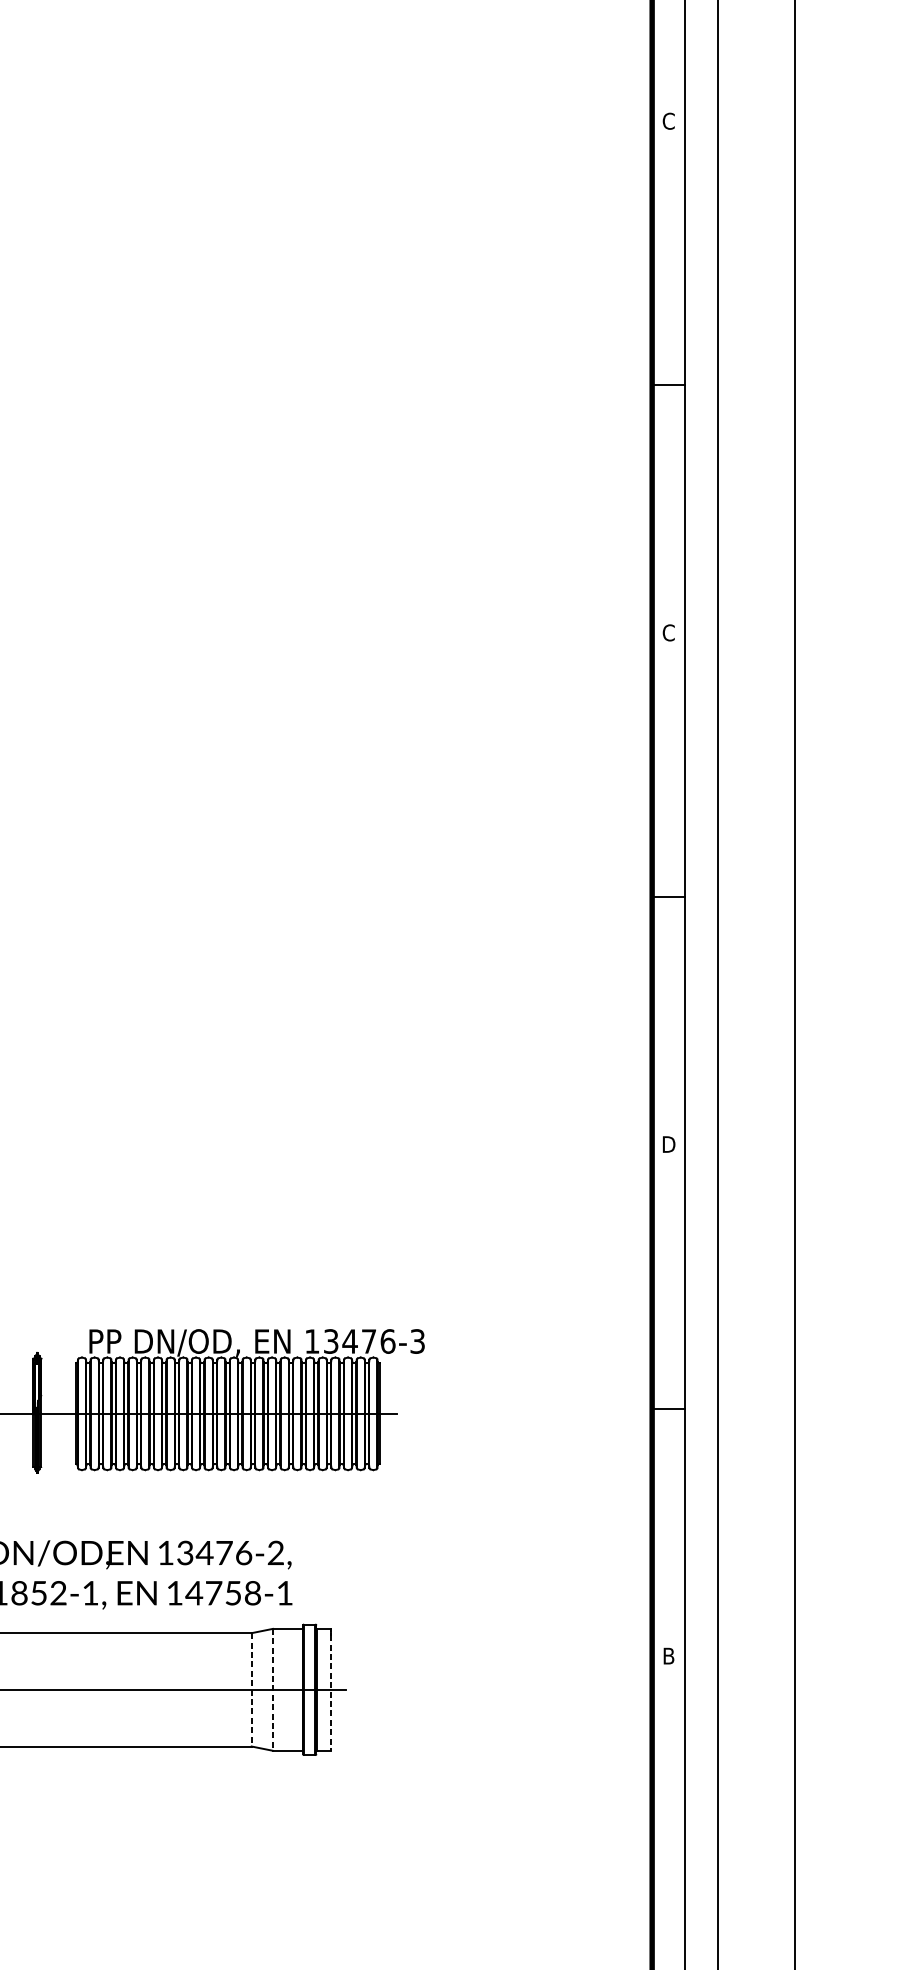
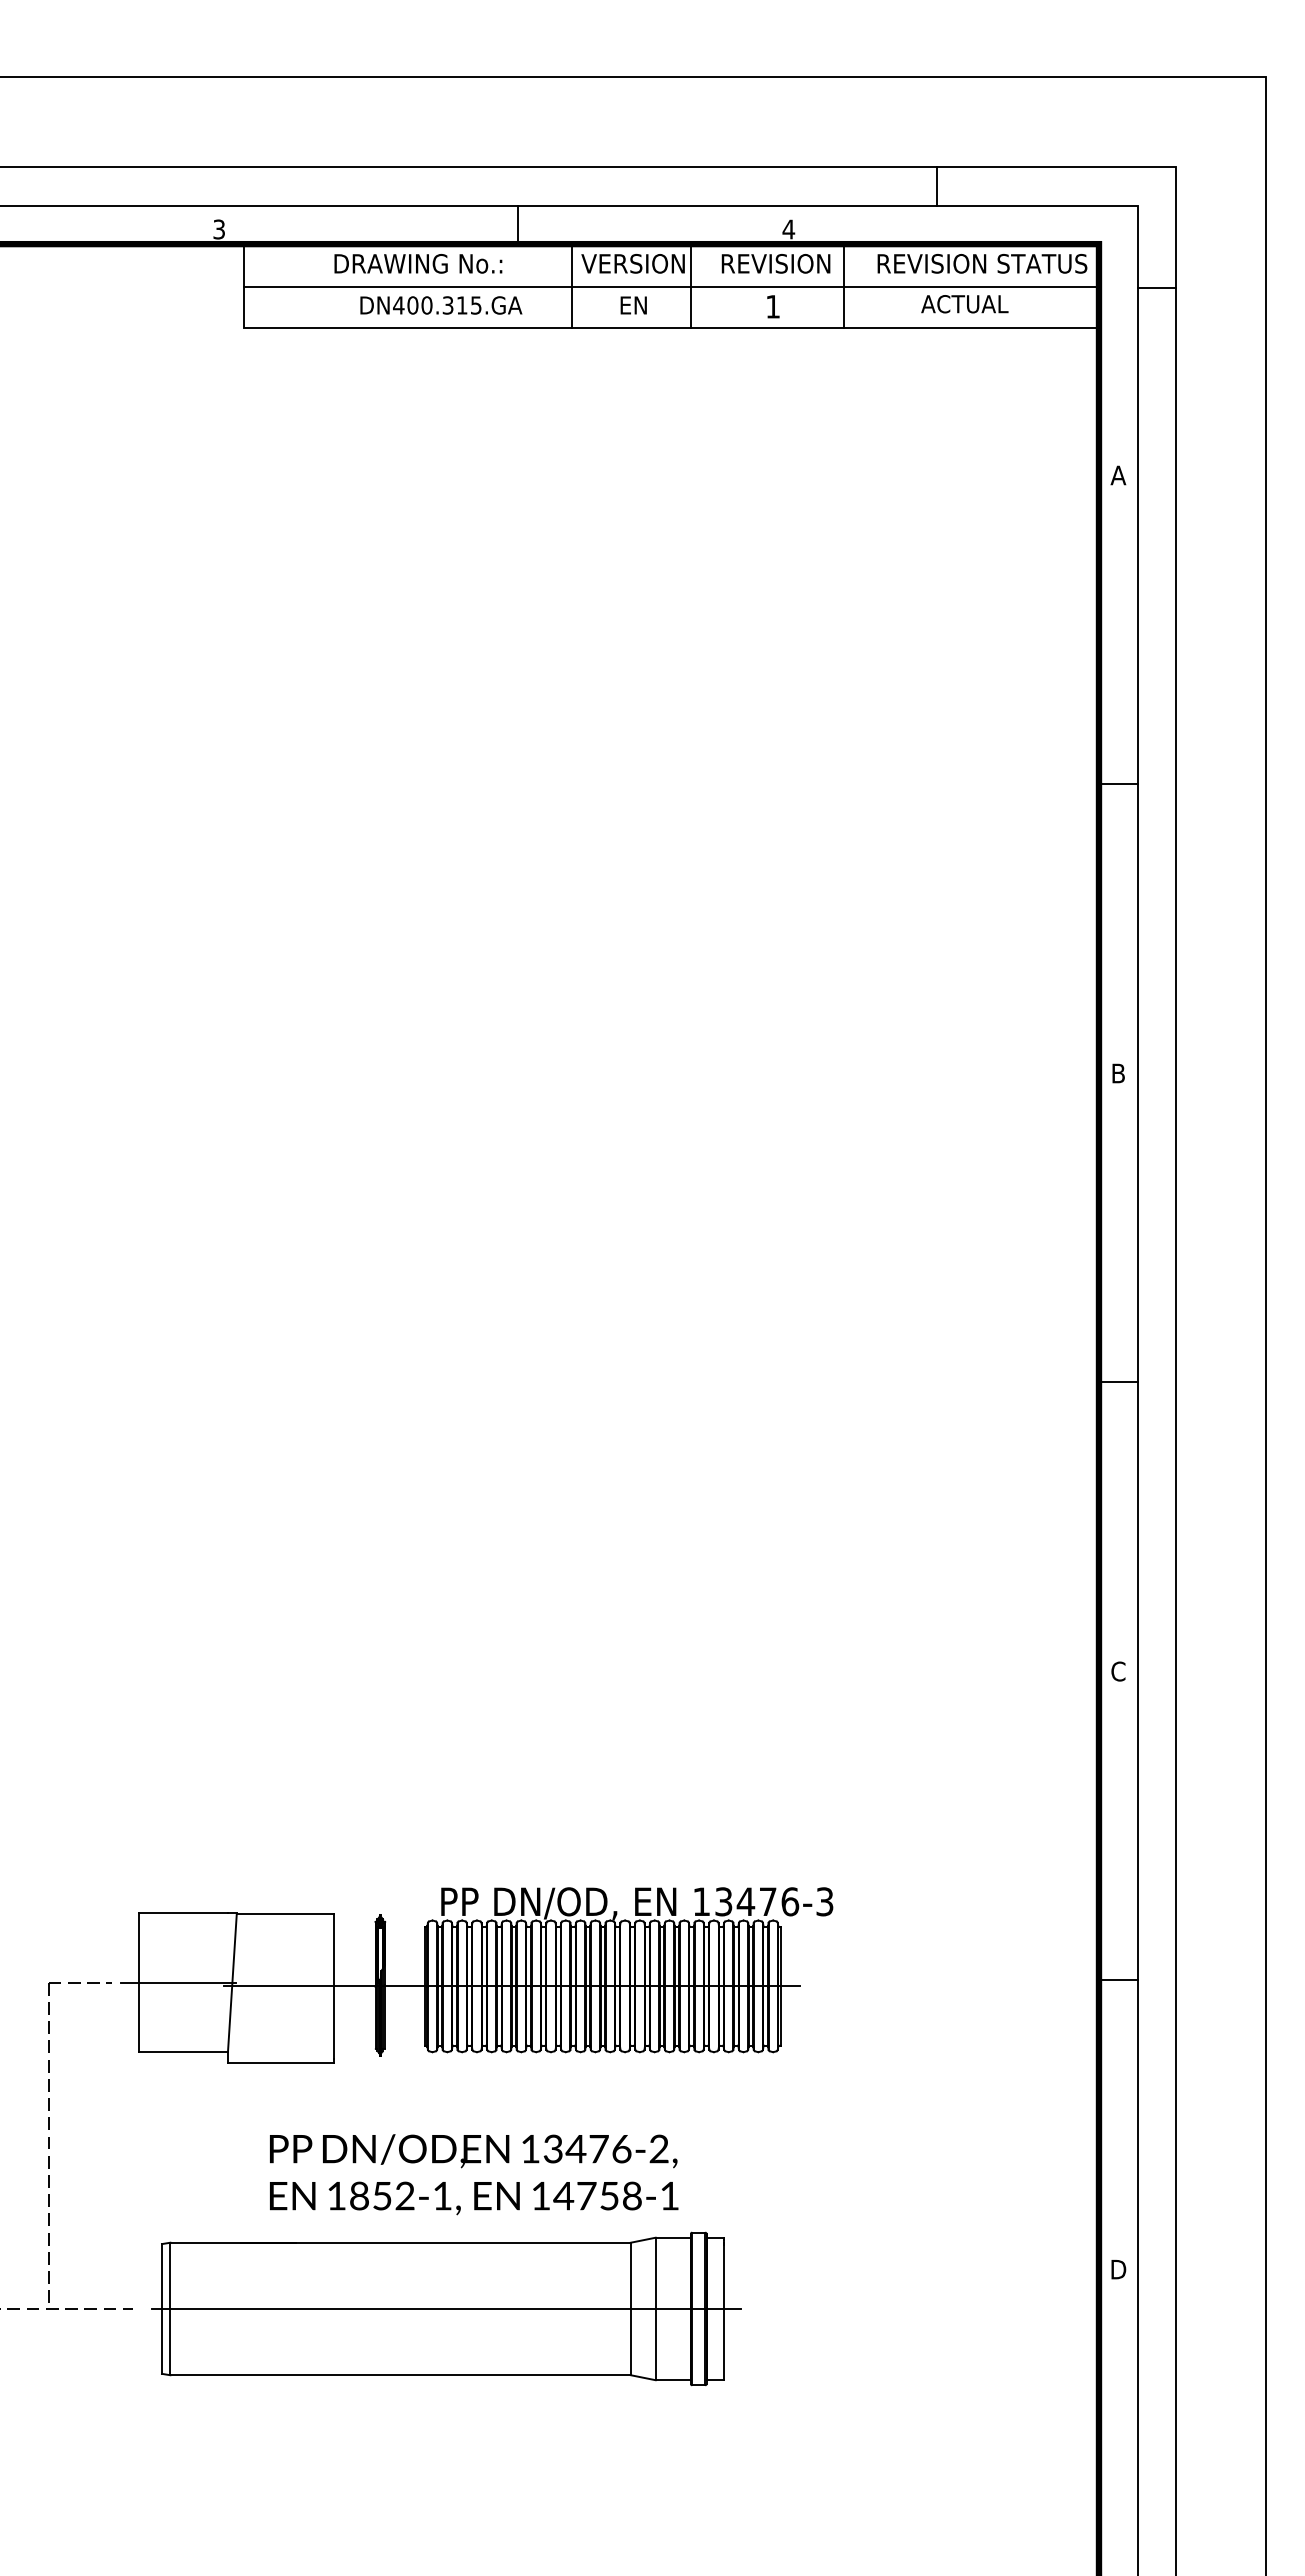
text: (668, 121) -> (1118, 475), C -> A
text: (668, 632) -> (1118, 1073), C -> B
text: (668, 1144) -> (1118, 1671), D -> C
text: (668, 1656) -> (1118, 2269), B -> D
line: (251, 1690) -> (630, 2309), dashed -> solid
line: (272, 1690) -> (655, 2309), dashed -> solid
line: (330, 1692) -> (723, 2312), dashed -> solid

